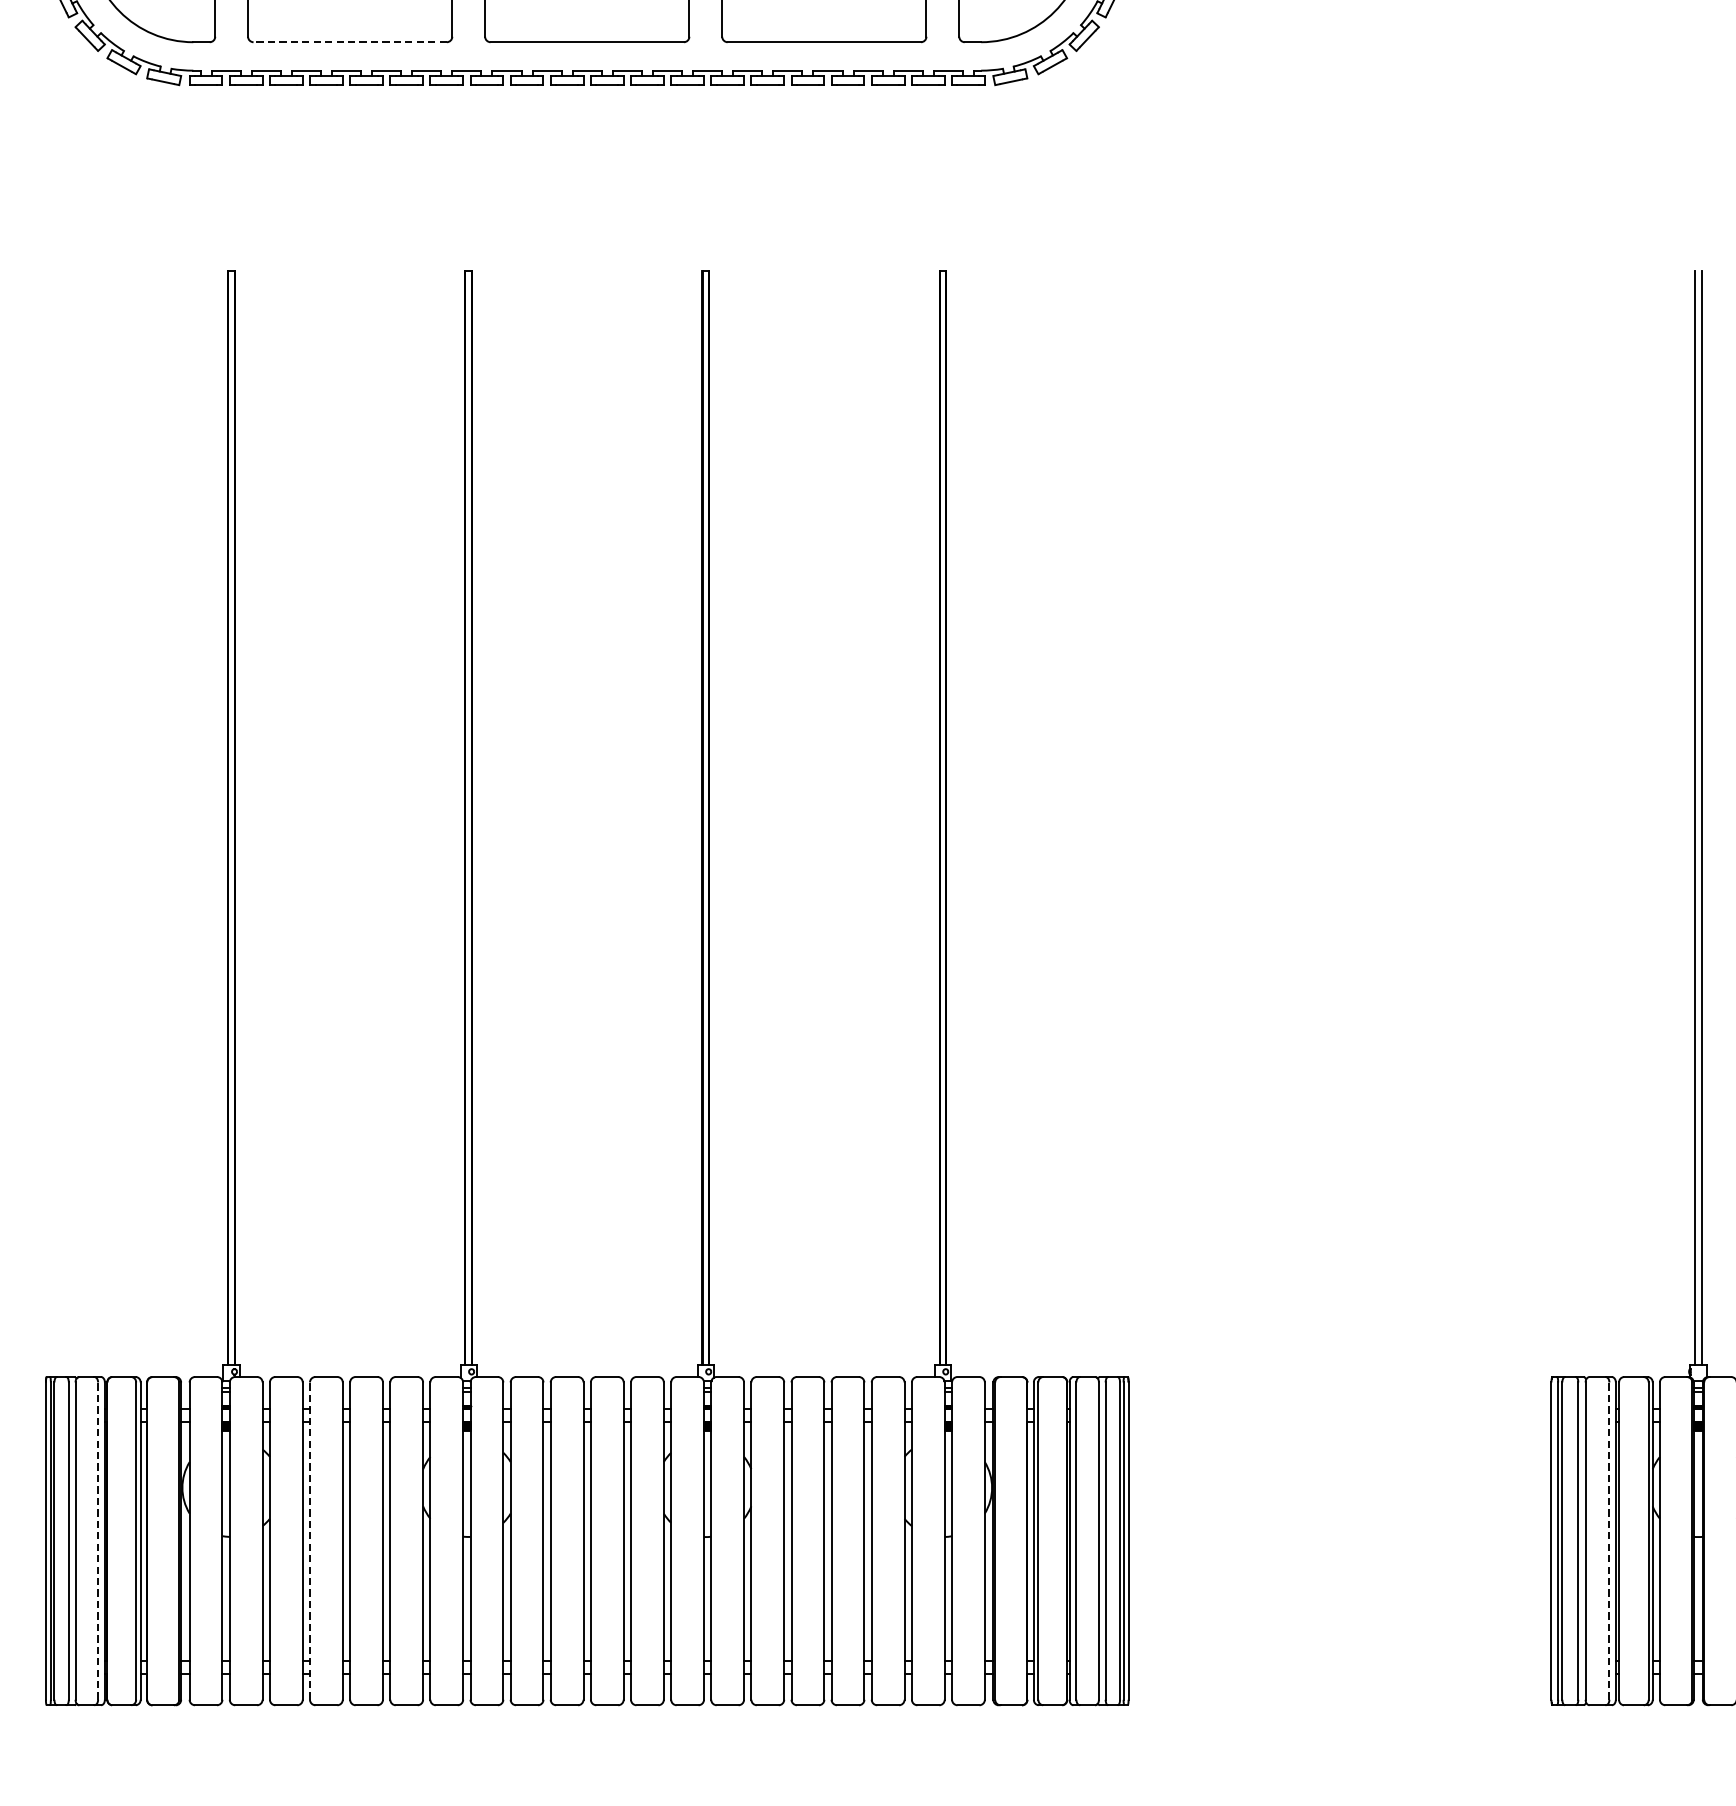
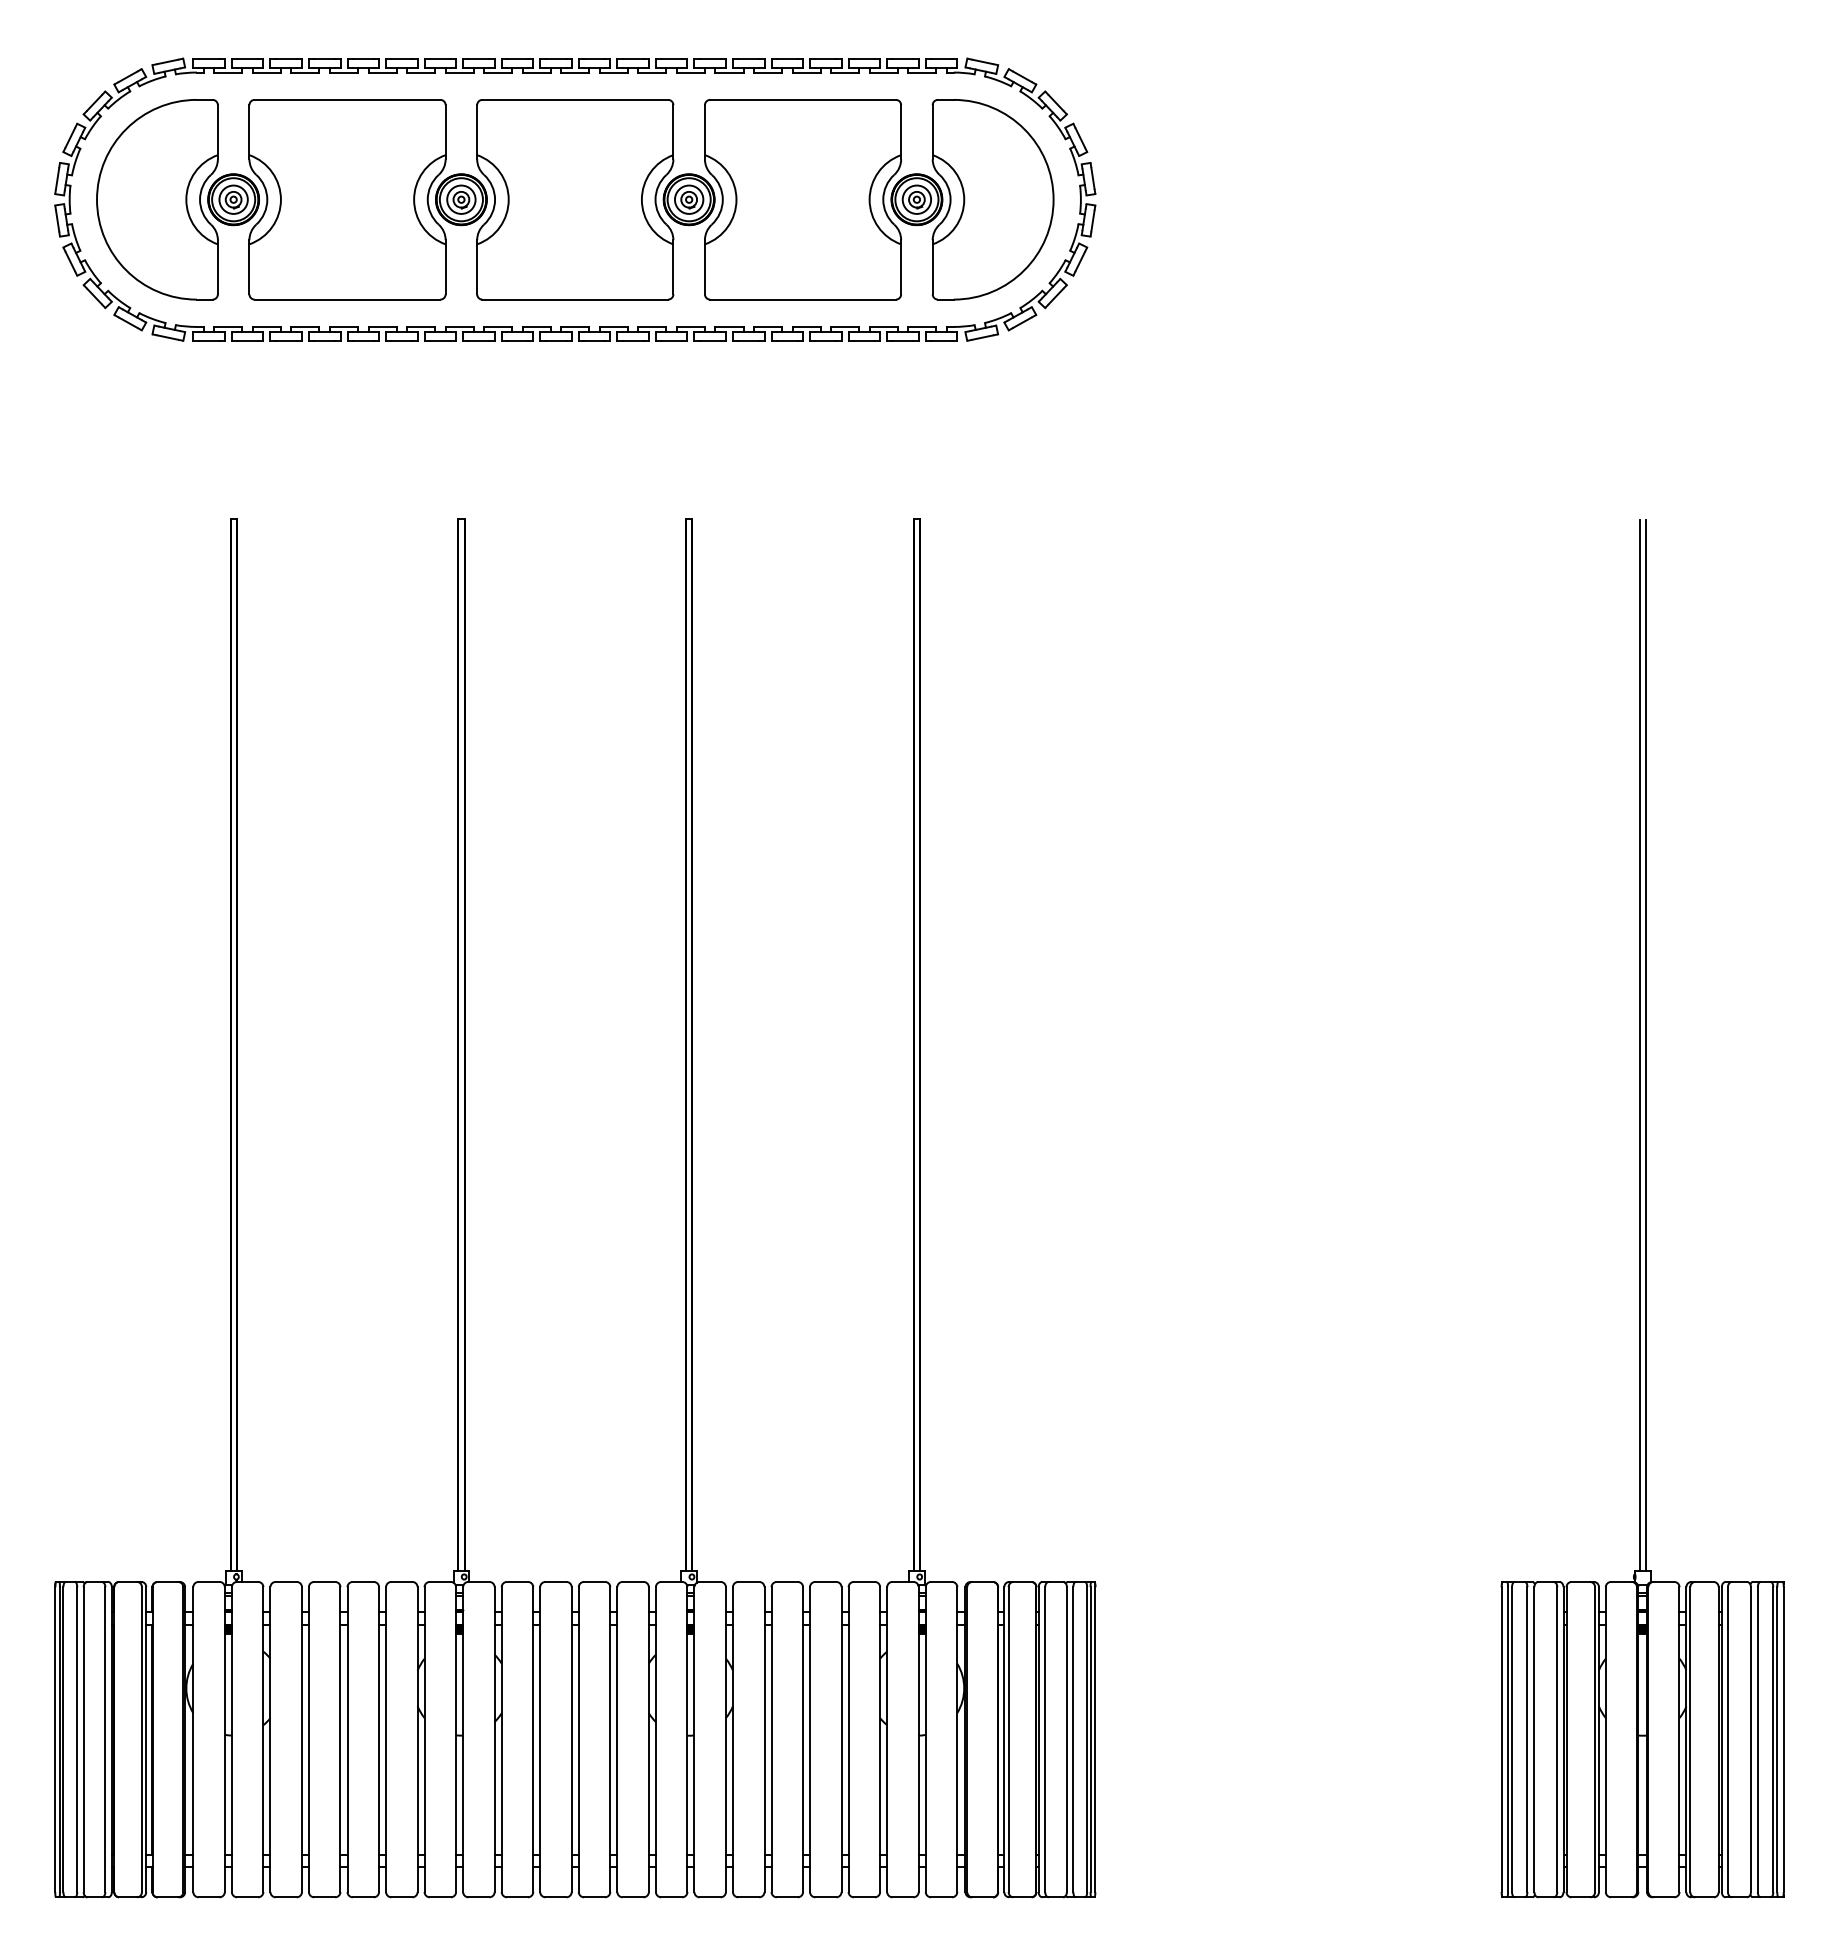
line: (350, 42) -> (347, 299), dashed -> solid
line: (98, 1540) -> (105, 1739), dashed -> solid
line: (309, 1540) -> (308, 1739), dashed -> solid
line: (1609, 1540) -> (1557, 1739), dashed -> solid

